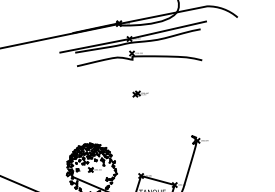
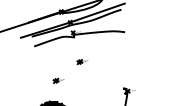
part: (105, 115) -> (58, 80), added

